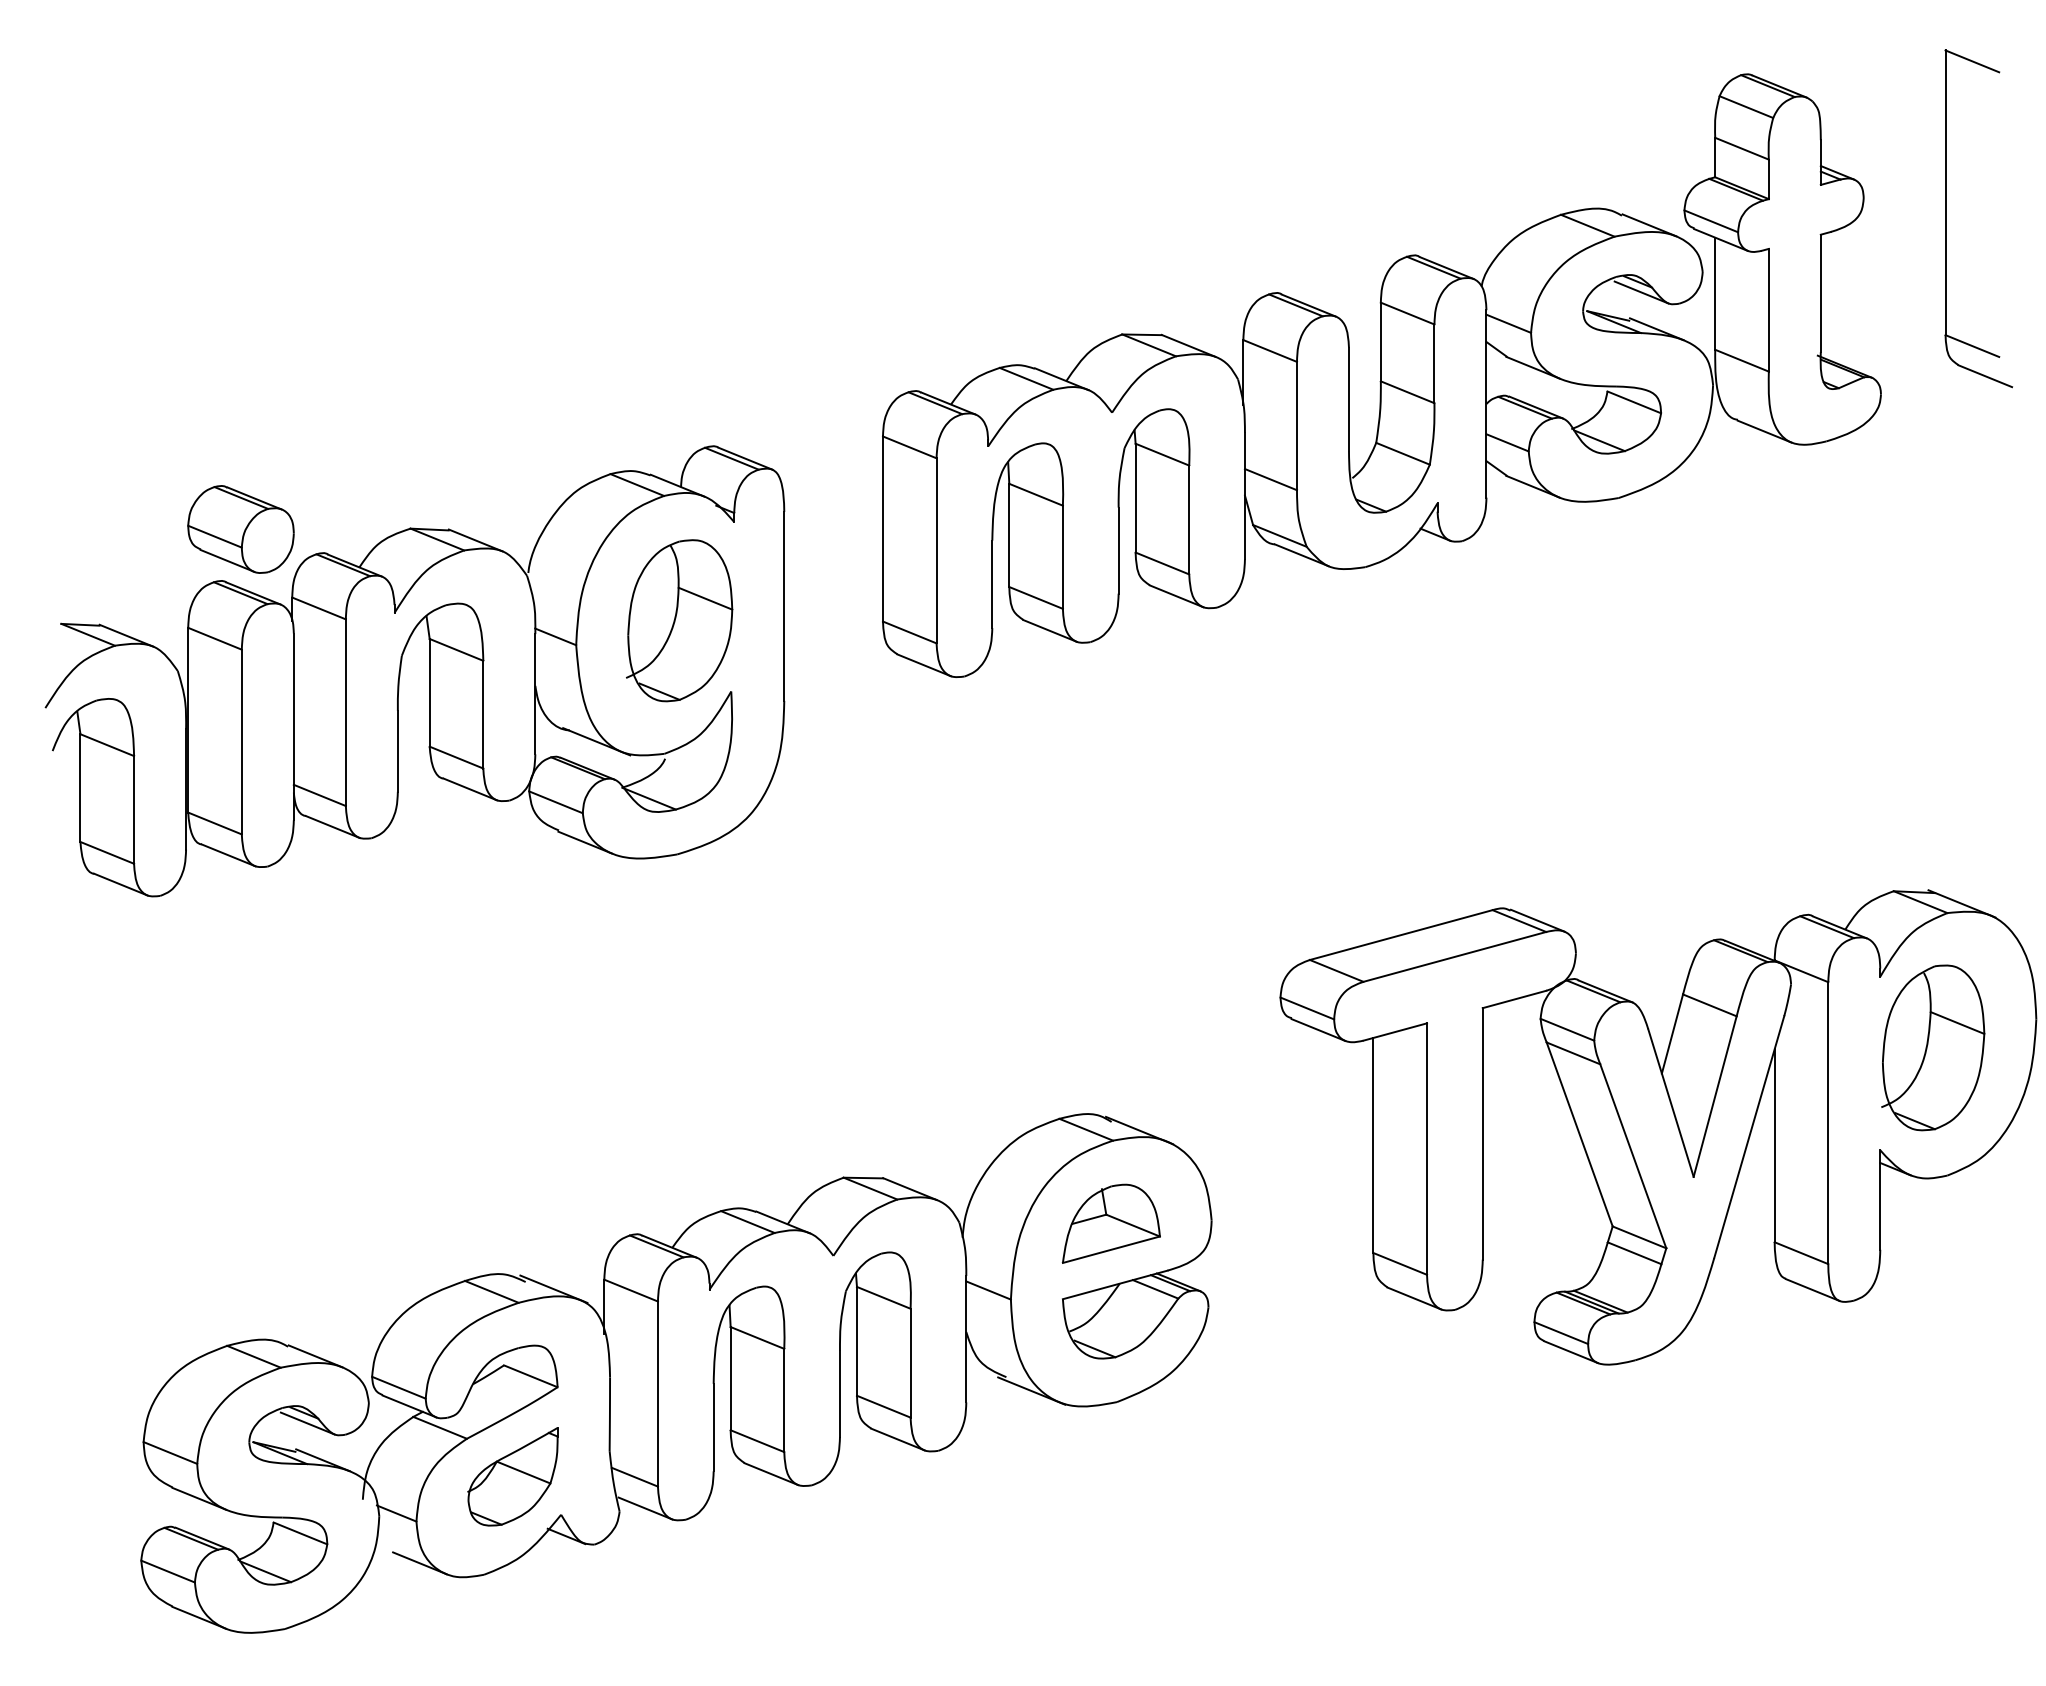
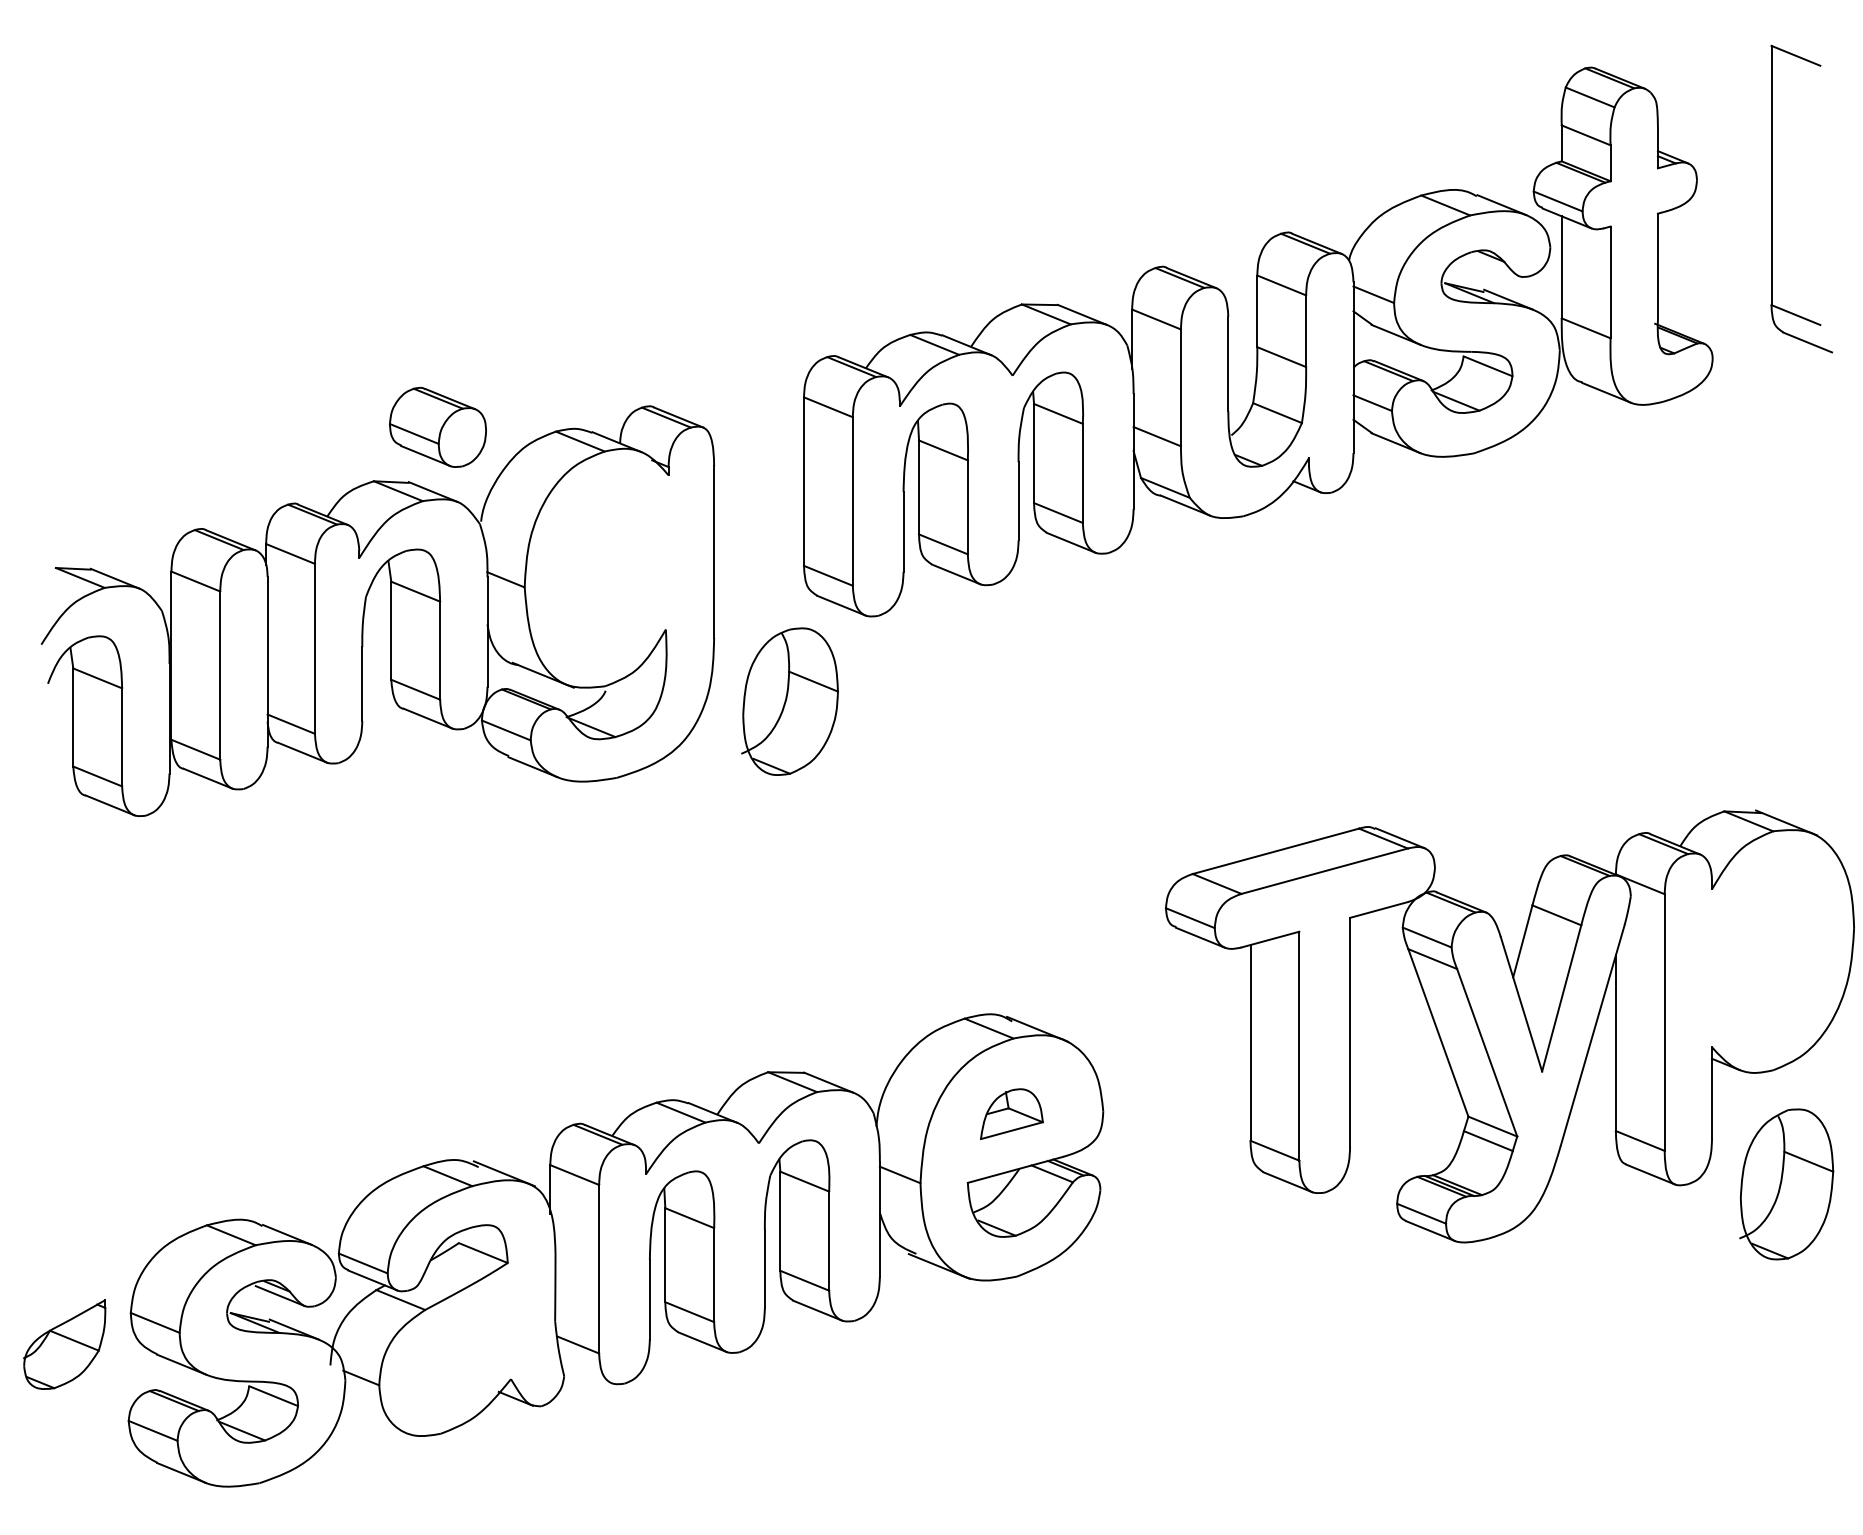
line: (1641, 292) -> (1494, 266), removed
part: (240, 529) -> (437, 427), moved
part: (679, 620) -> (789, 701), moved
part: (1933, 1047) -> (1786, 1184), moved
part: (1110, 1223) -> (1011, 1113), size x0.7
part: (512, 1476) -> (64, 1344), moved
line: (645, 1508) -> (587, 1373), removed
line: (419, 1563) -> (382, 1423), removed

